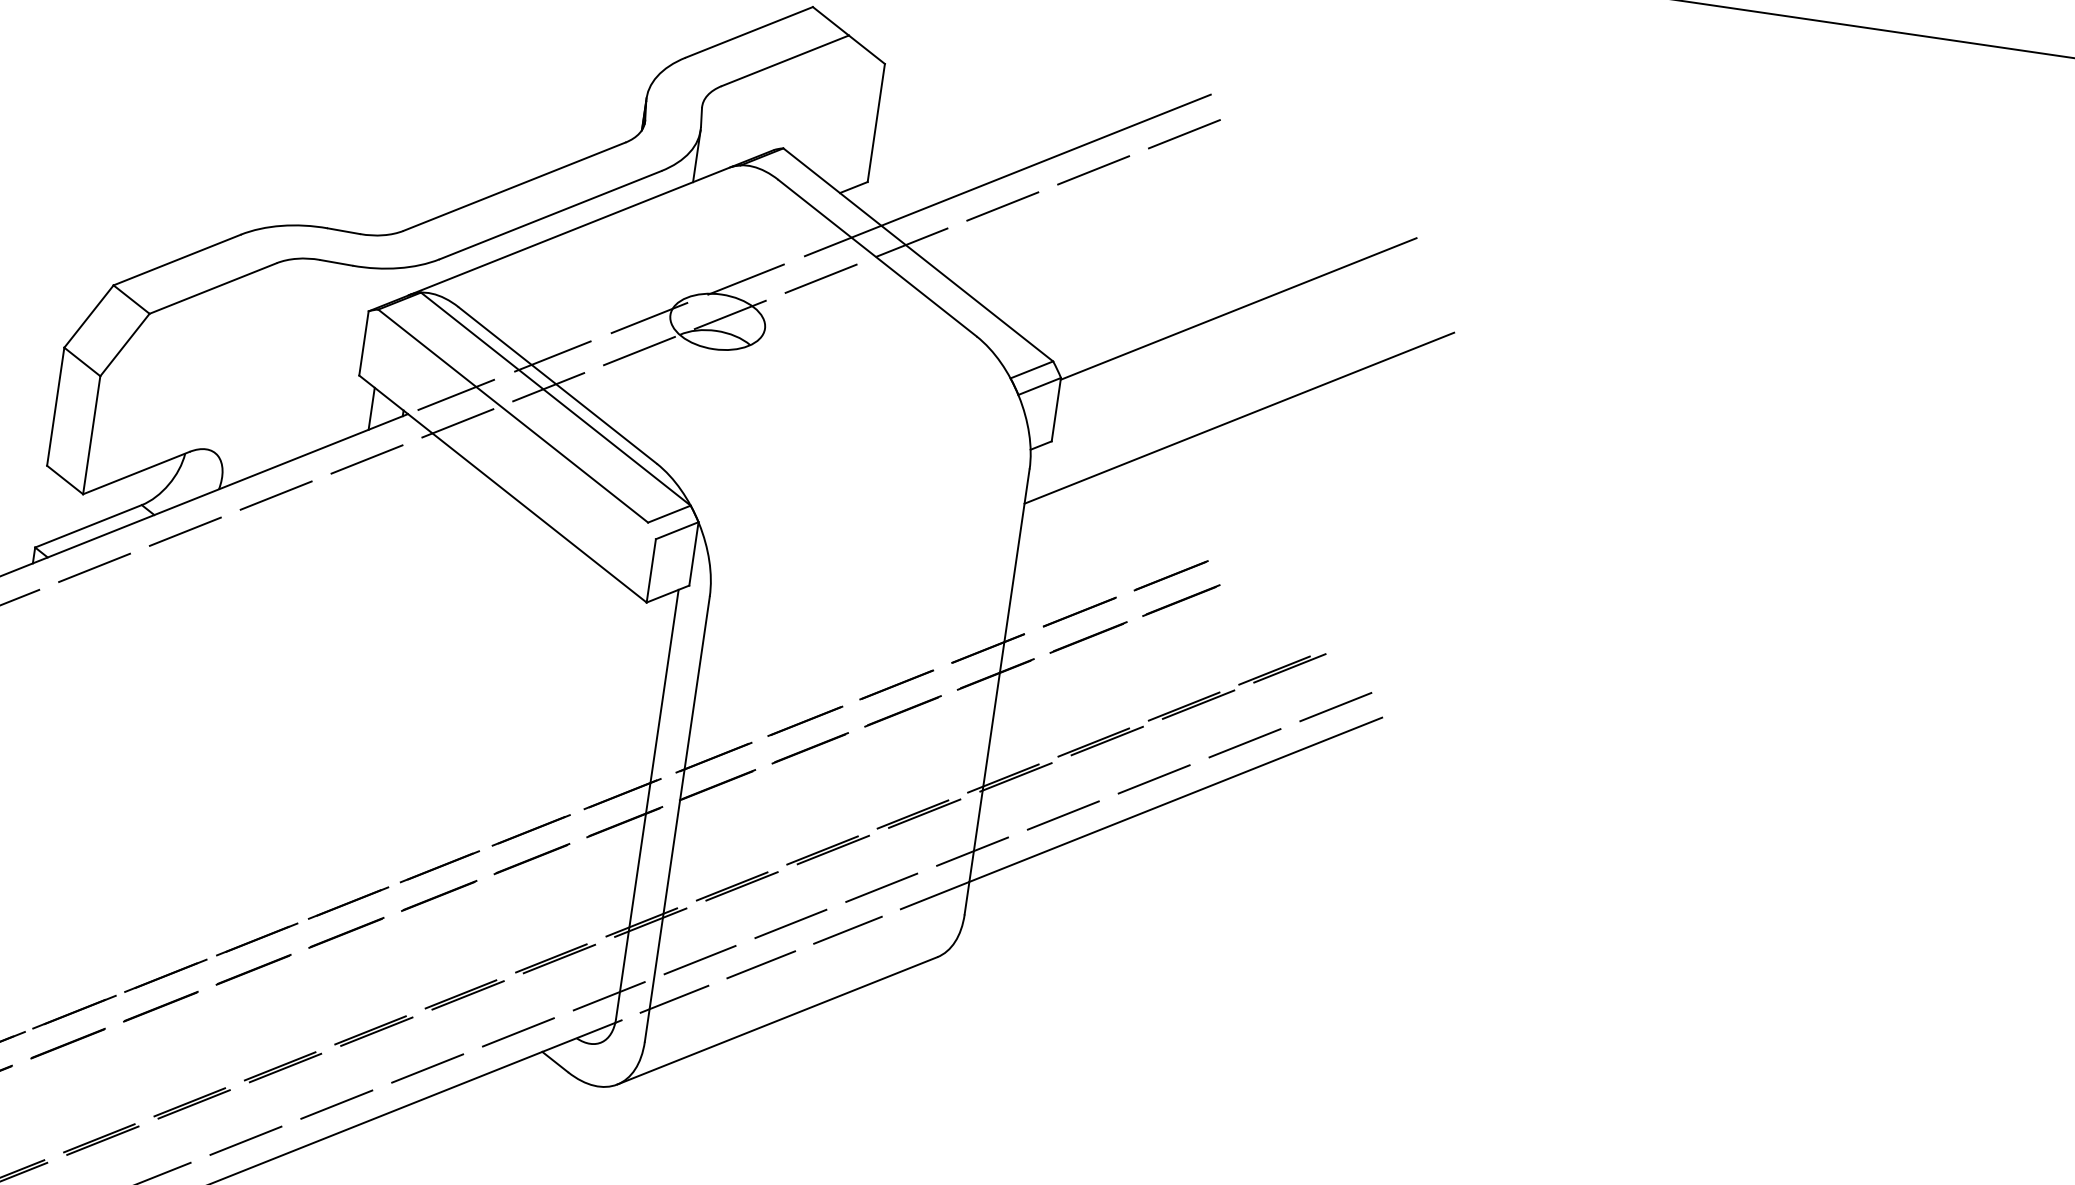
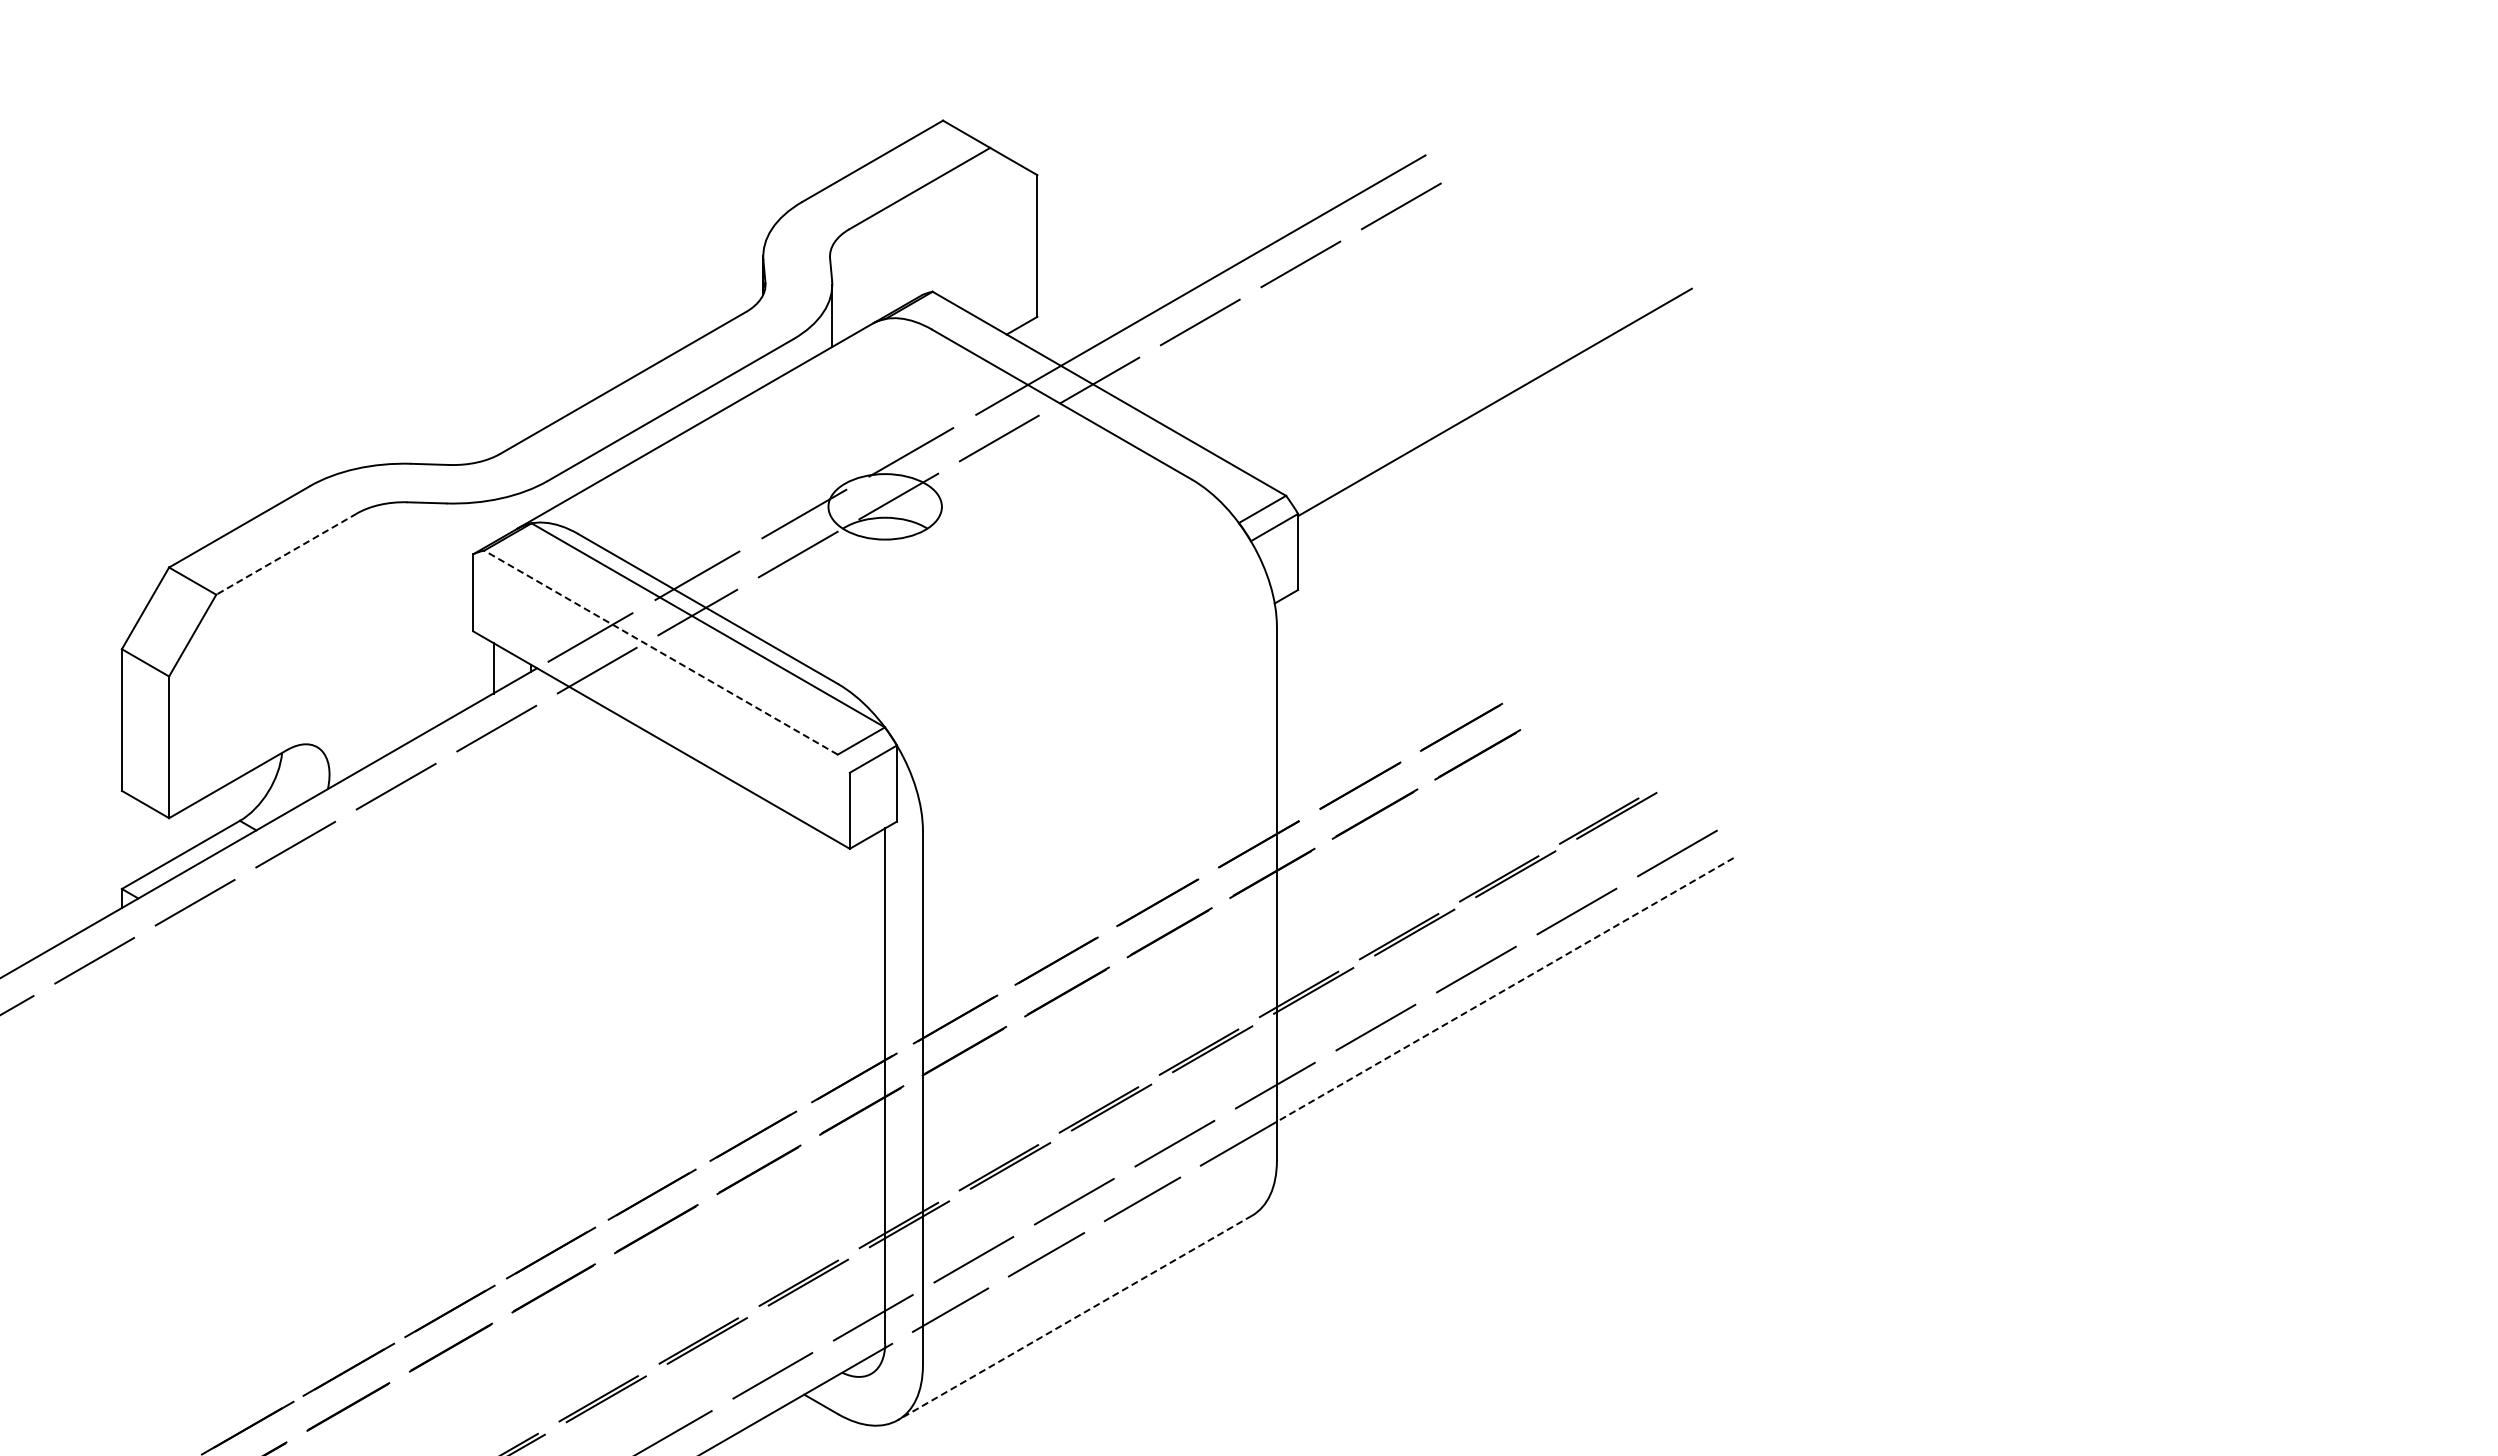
line: (213, 288) -> (286, 554), solid -> dashed
line: (512, 415) -> (660, 652), solid -> dashed
line: (1239, 418) -> (1514, 530), removed
line: (1176, 799) -> (1505, 989), solid -> dashed
line: (776, 1021) -> (1074, 1318), solid -> dashed

